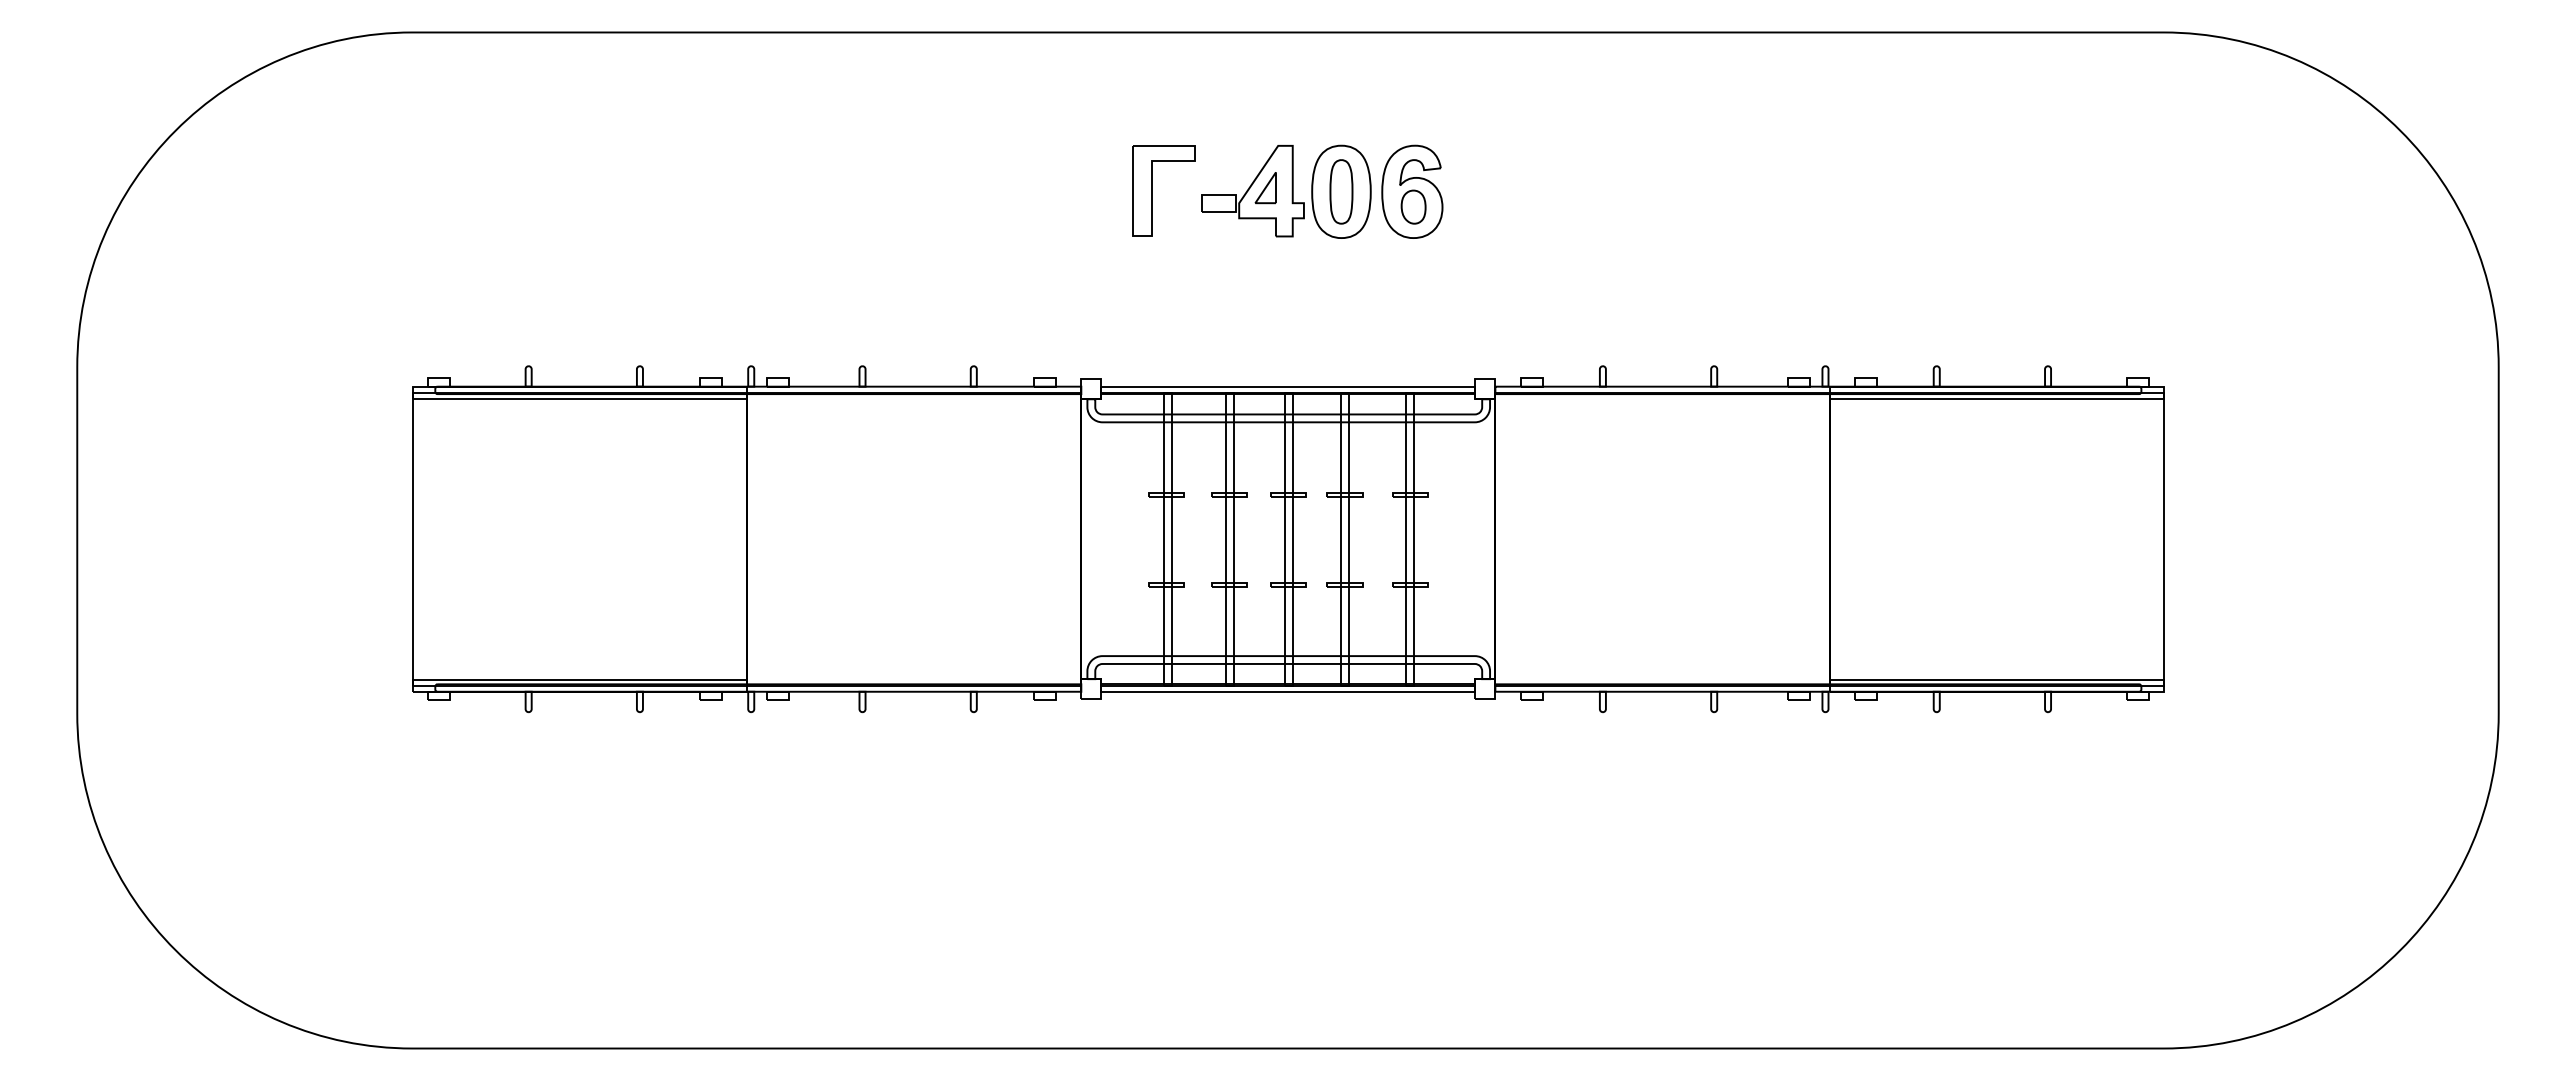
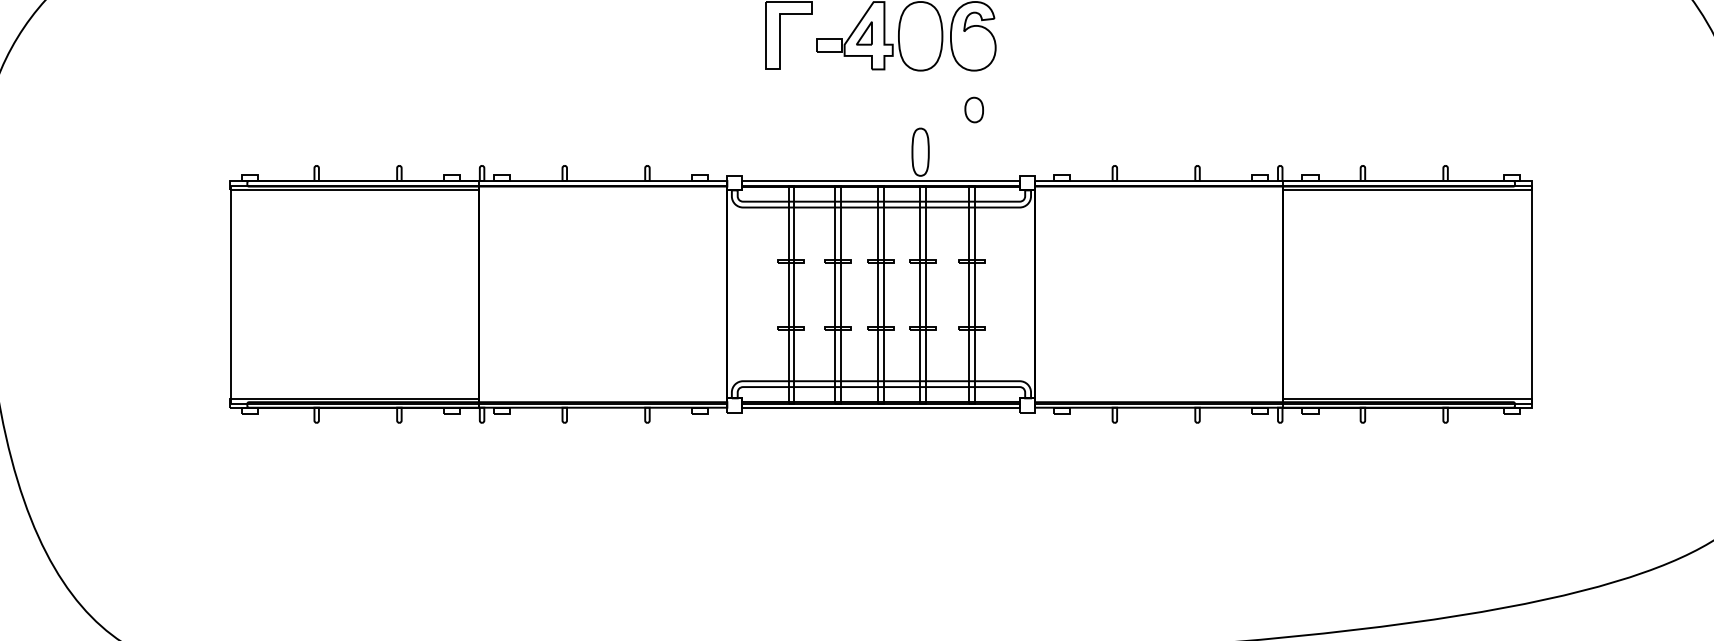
part: (1341, 191) -> (920, 151), moved
part: (1413, 206) -> (974, 109), moved

